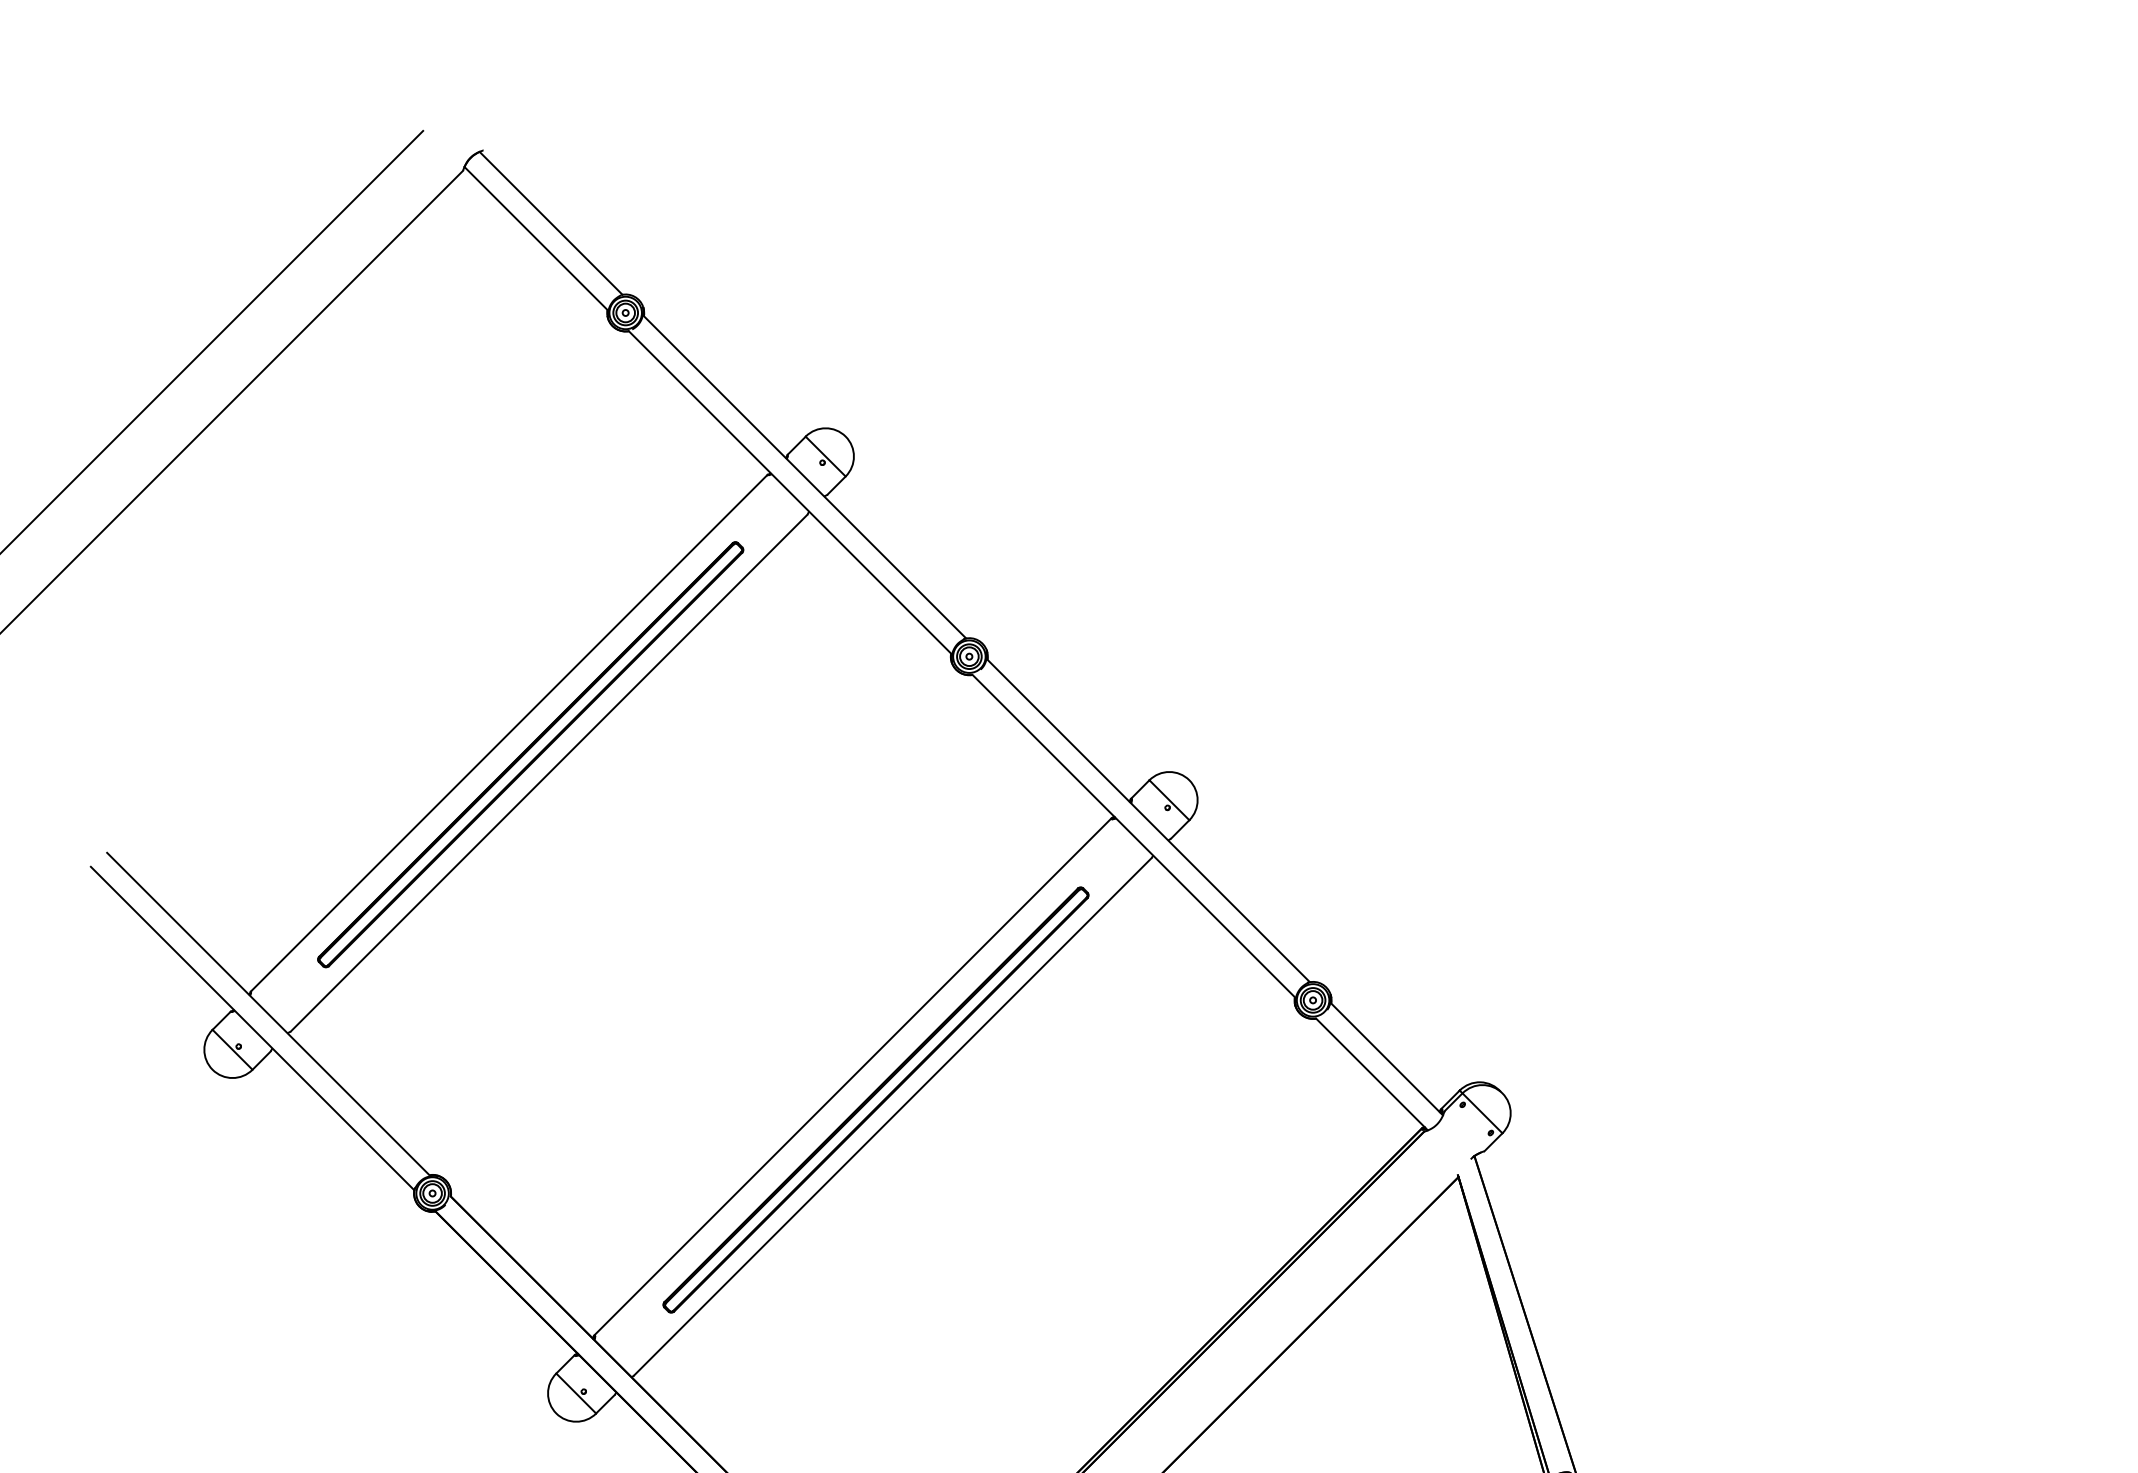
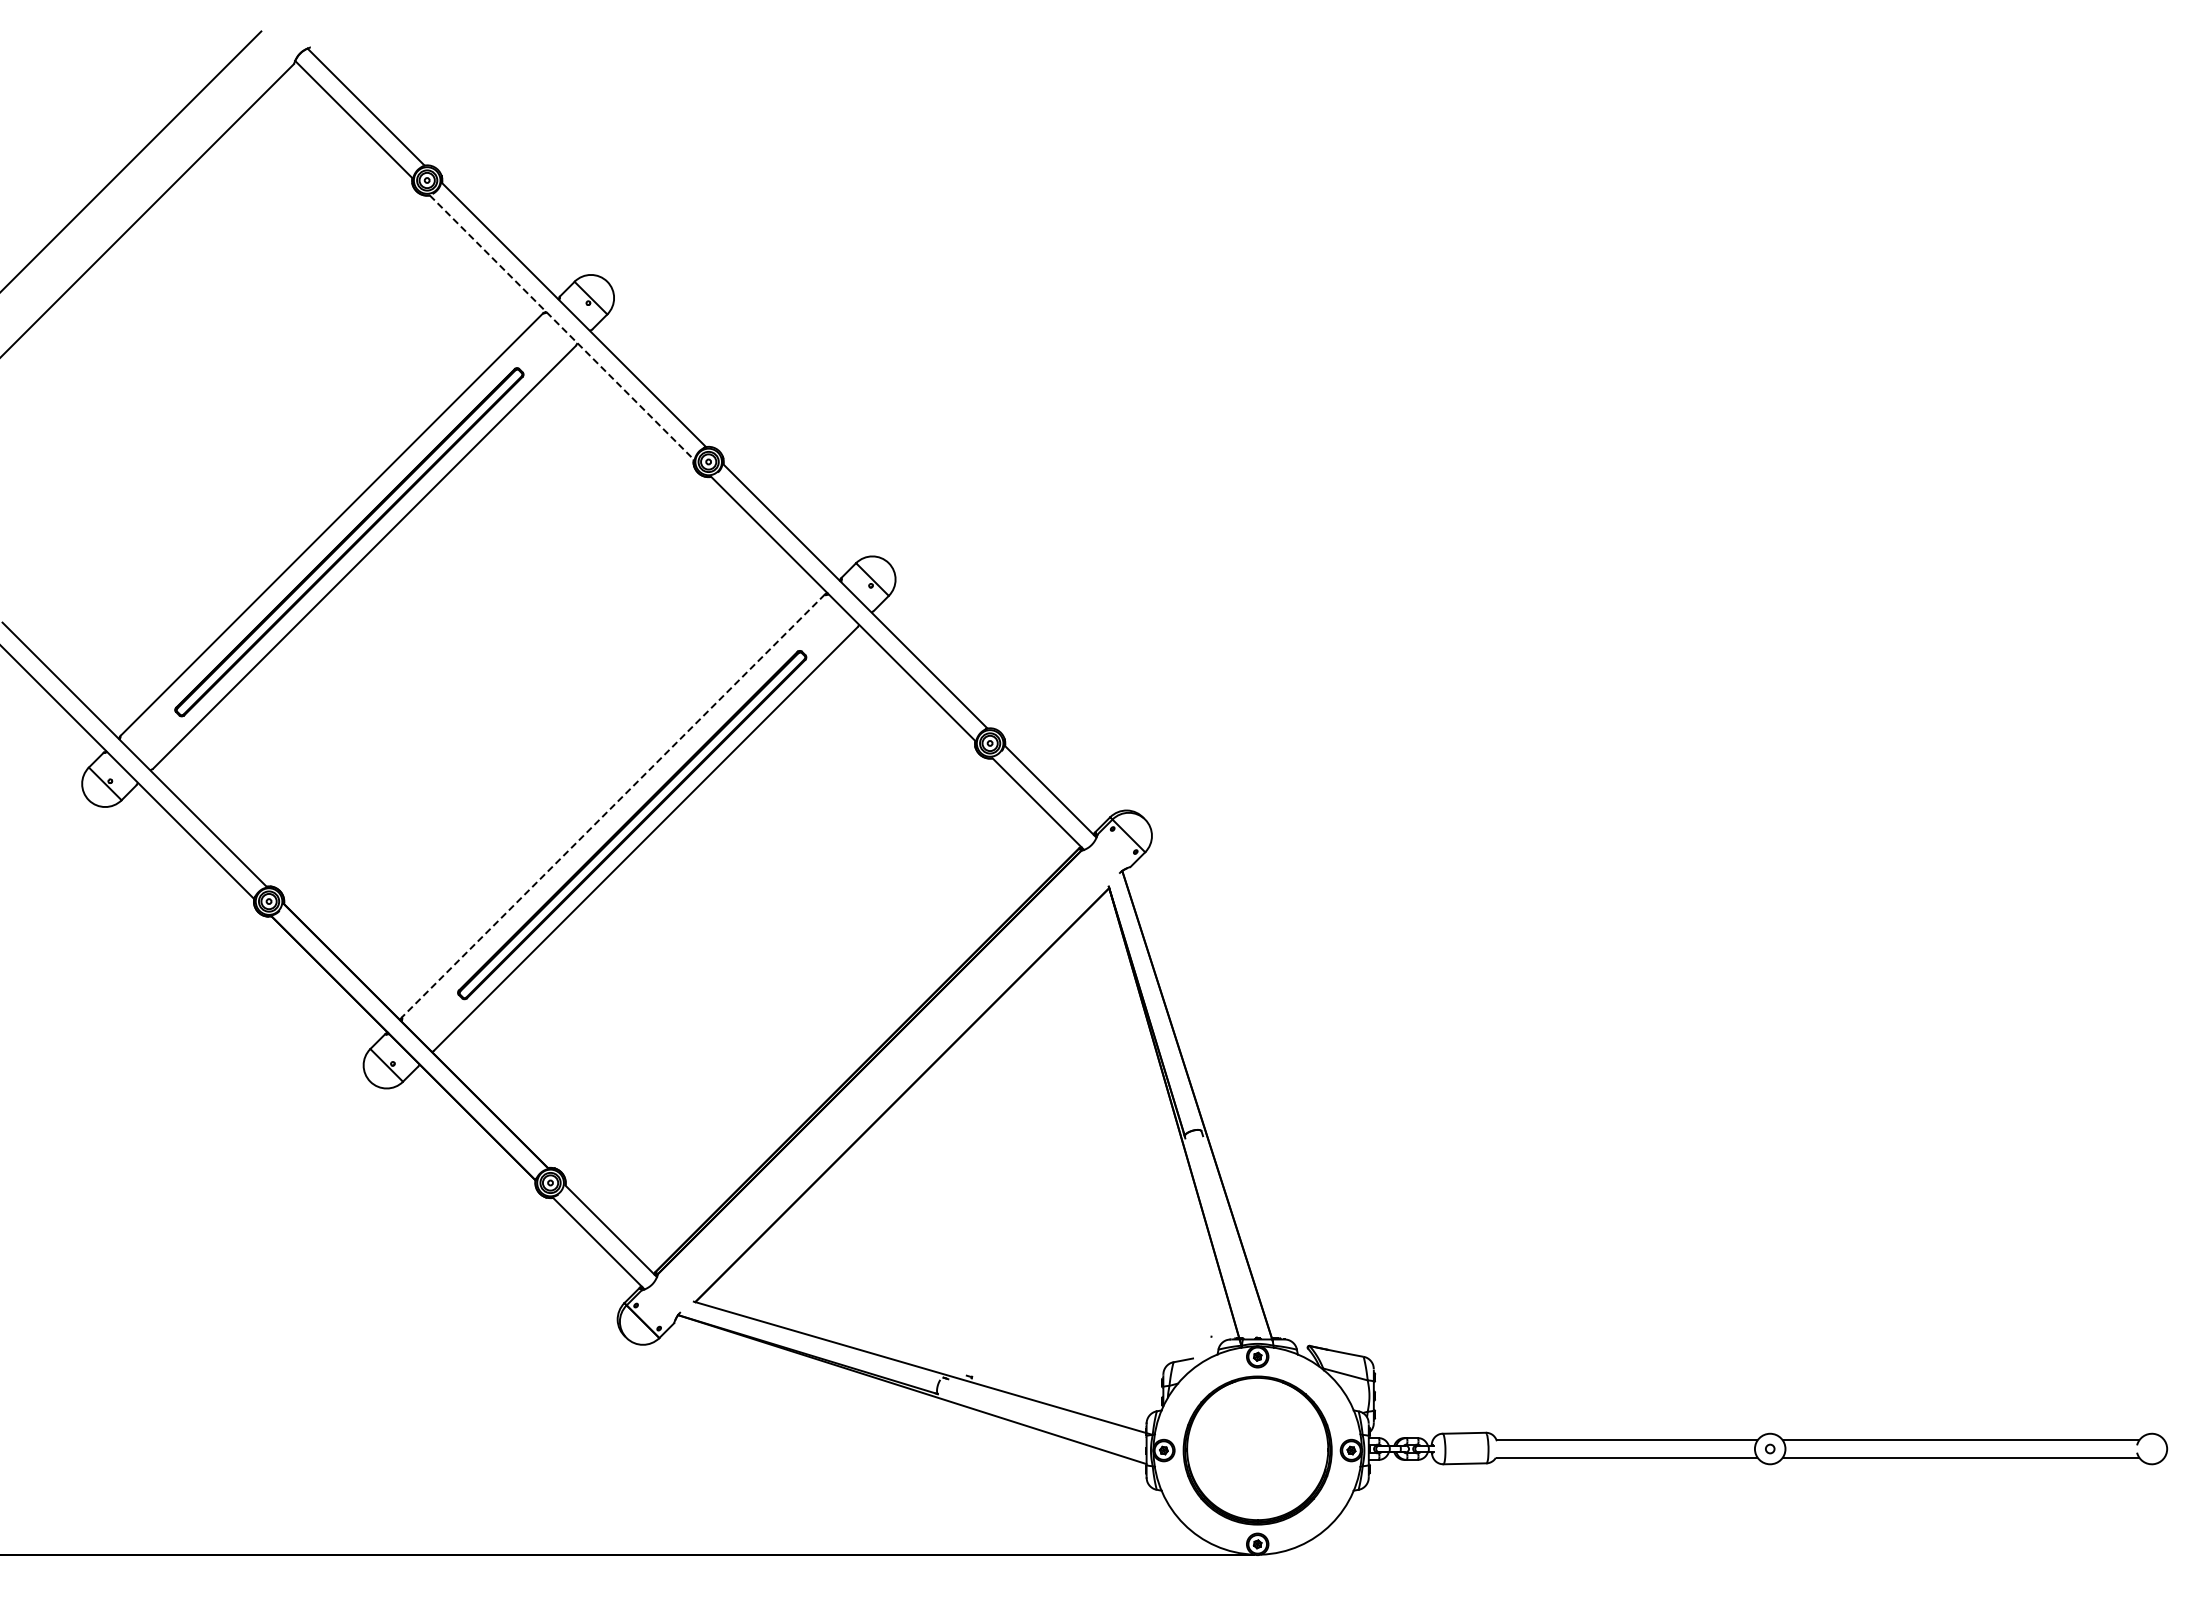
line: (790, 493) -> (562, 328), solid -> dashed
line: (851, 1077) -> (612, 806), solid -> dashed

